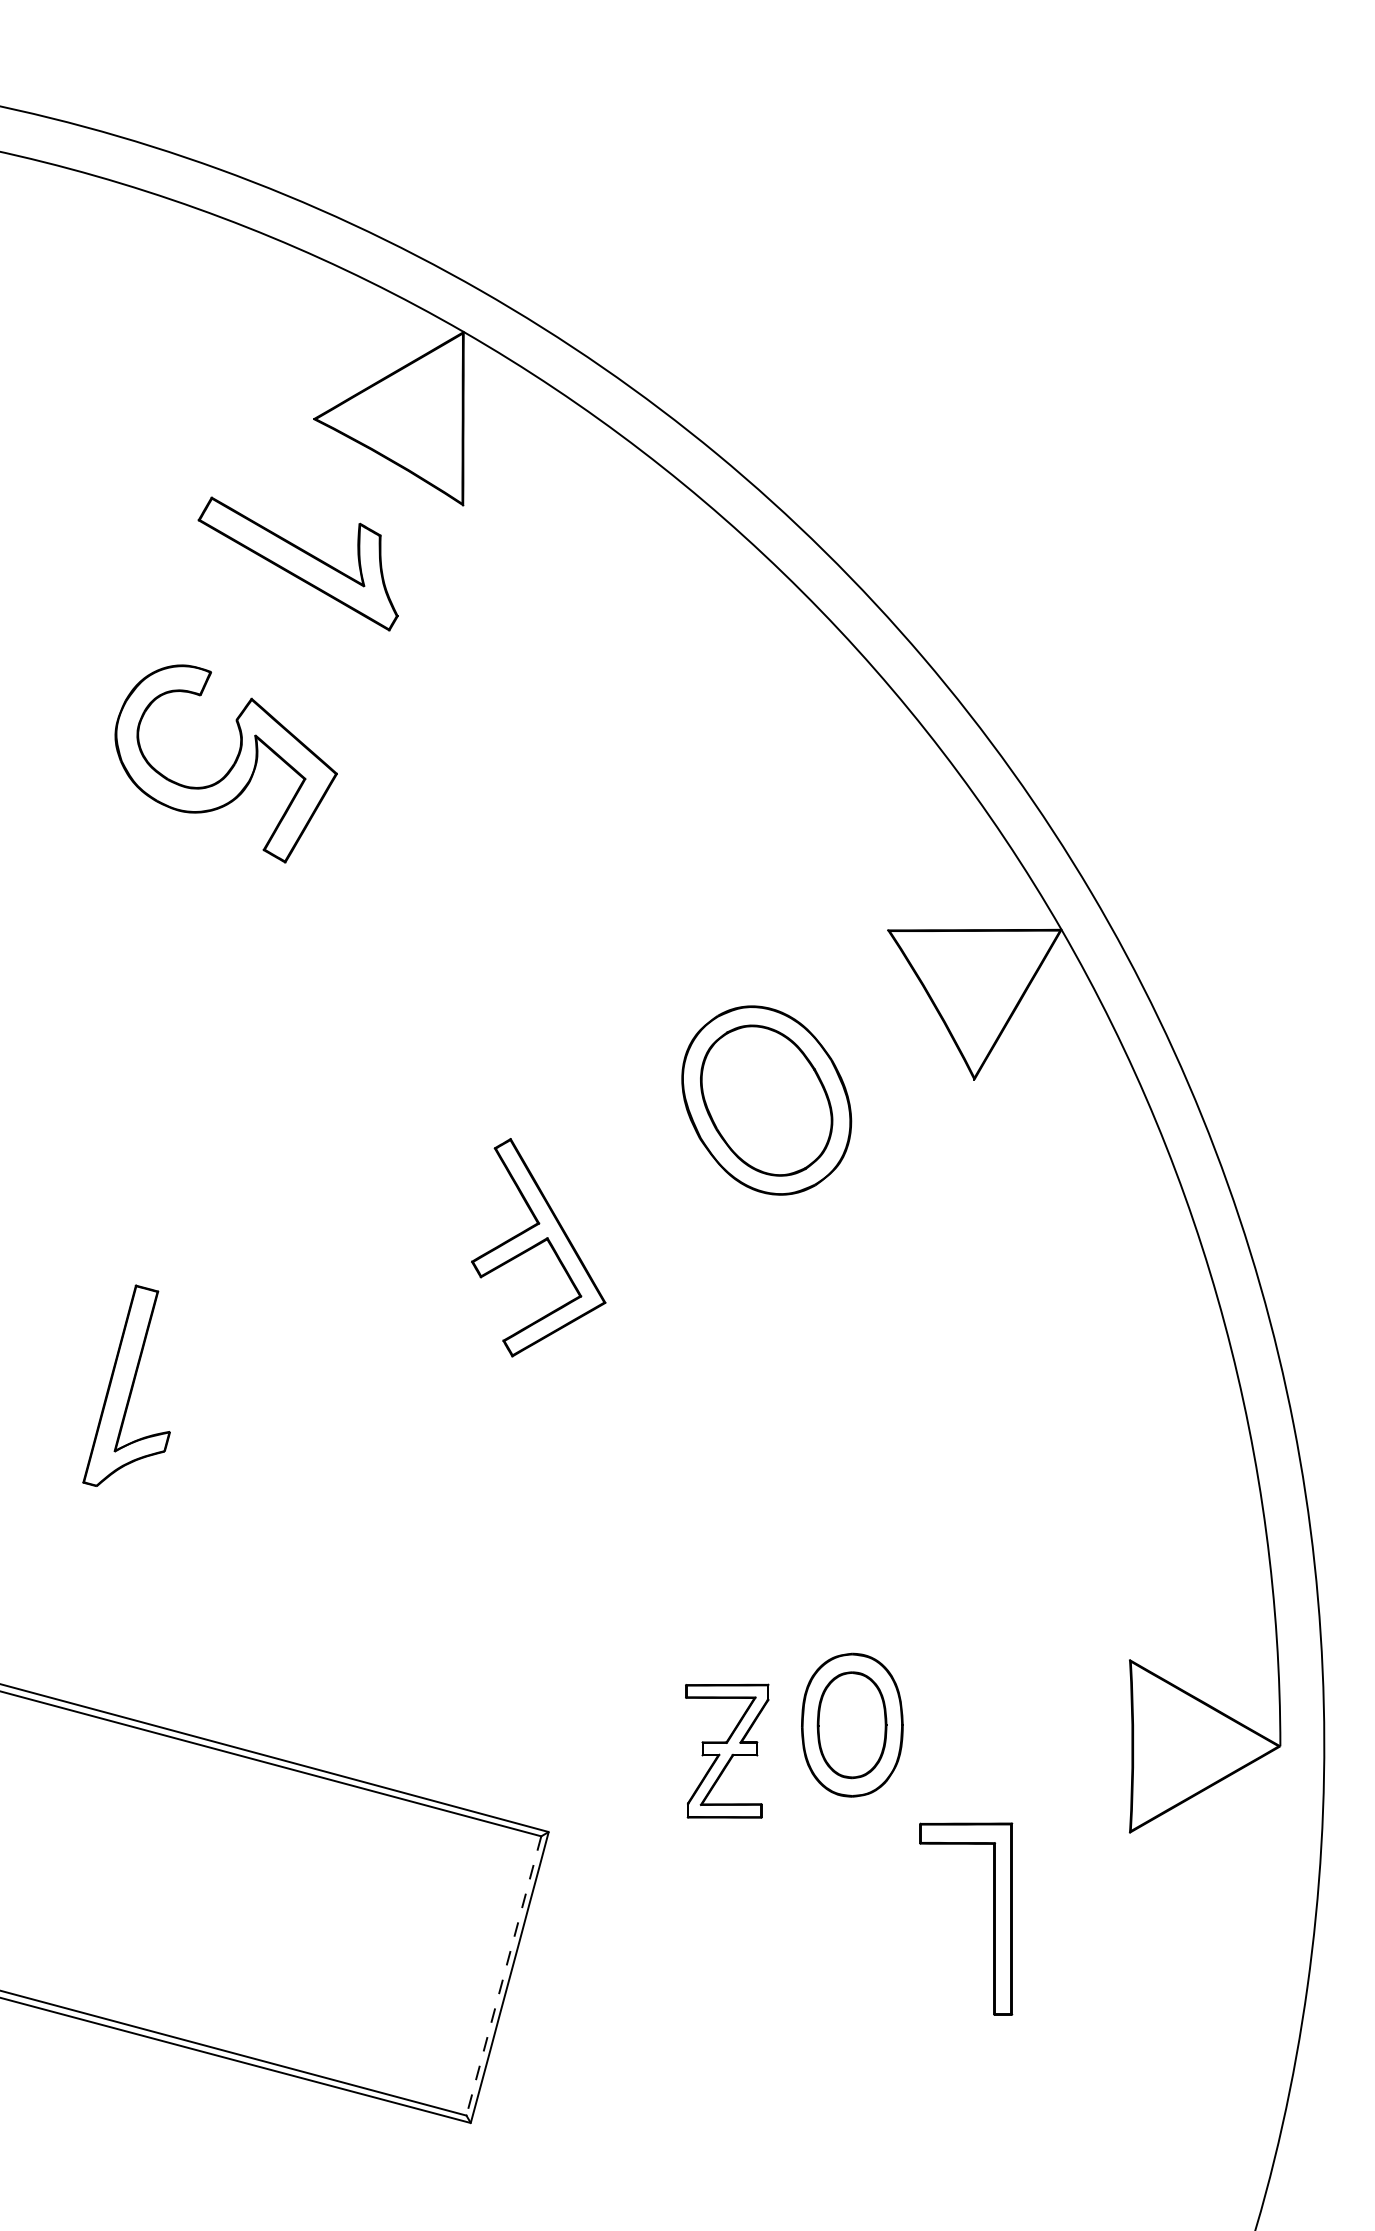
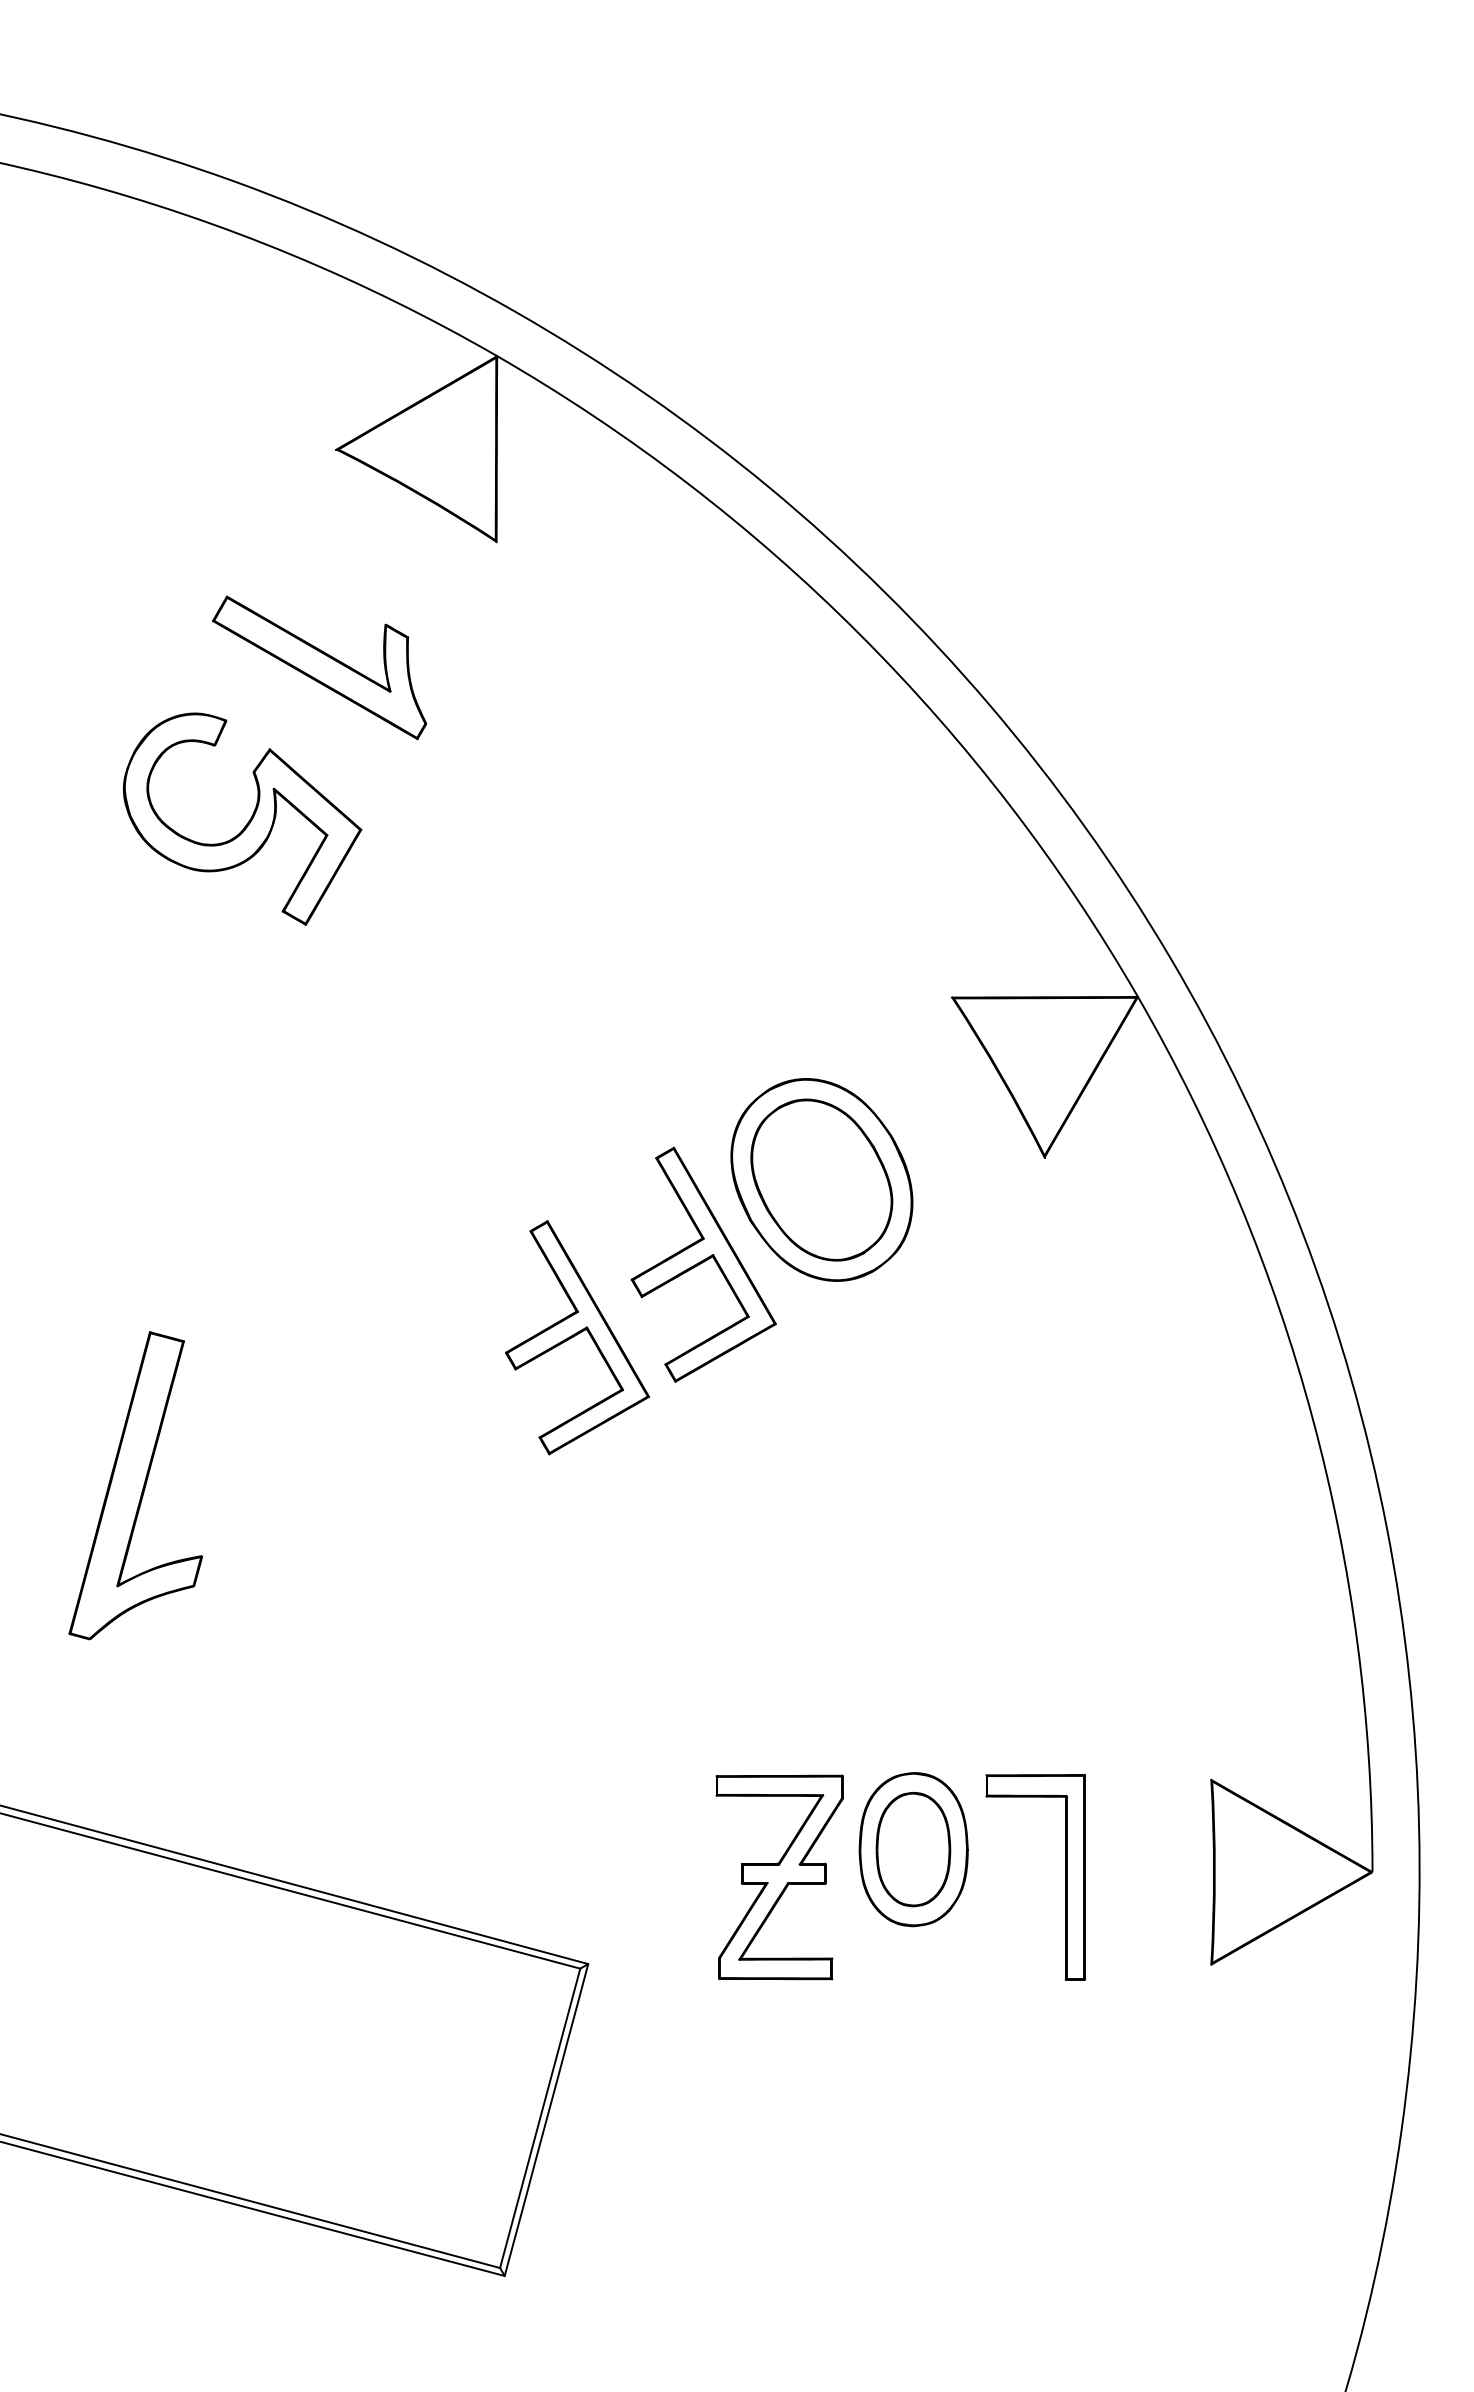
part: (298, 563) -> (319, 667), moved
part: (656, 1179) -> (703, 1264), added
part: (126, 1385) -> (135, 1485), size x1.43
part: (727, 1751) -> (779, 1877), size x1.43
part: (993, 1919) -> (1065, 1877), moved
line: (504, 1976) -> (540, 2118), dashed -> solid

